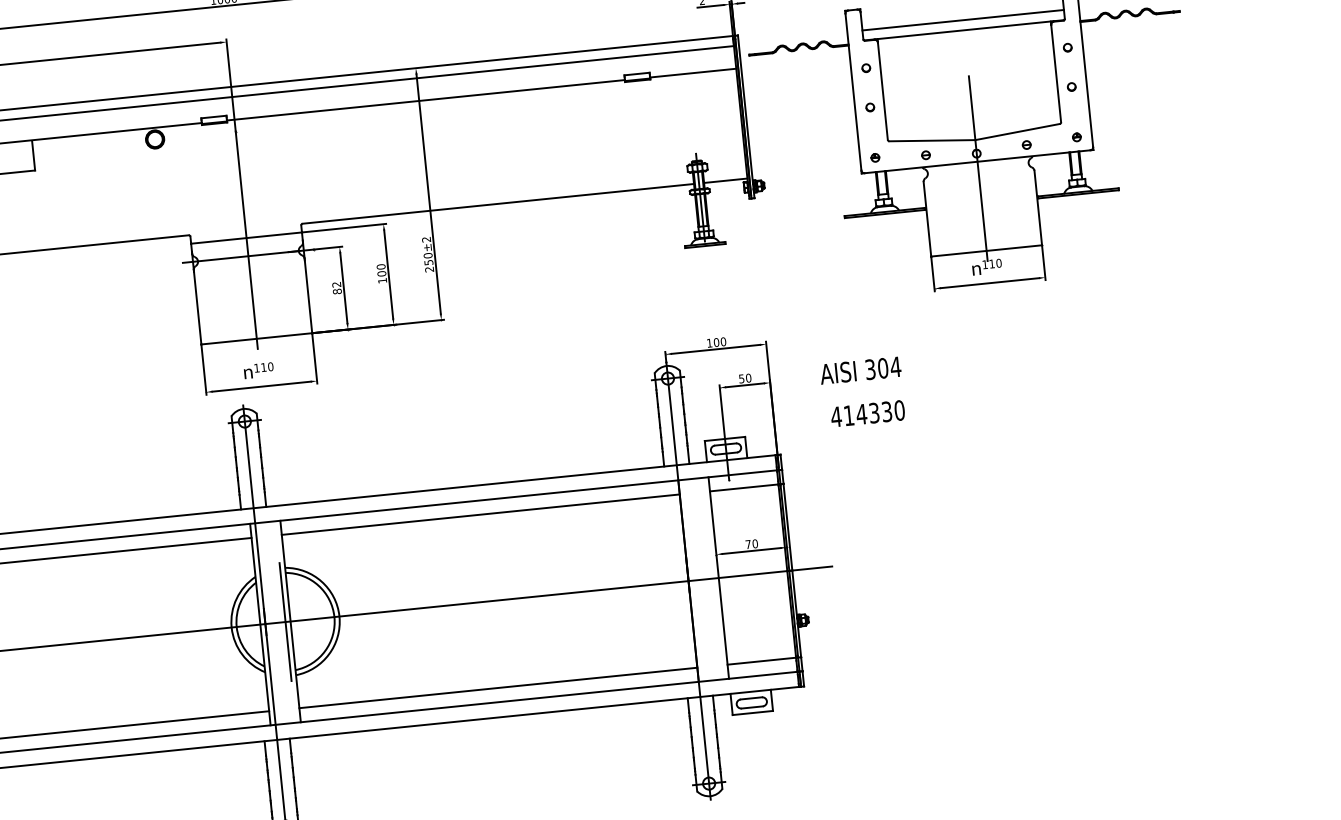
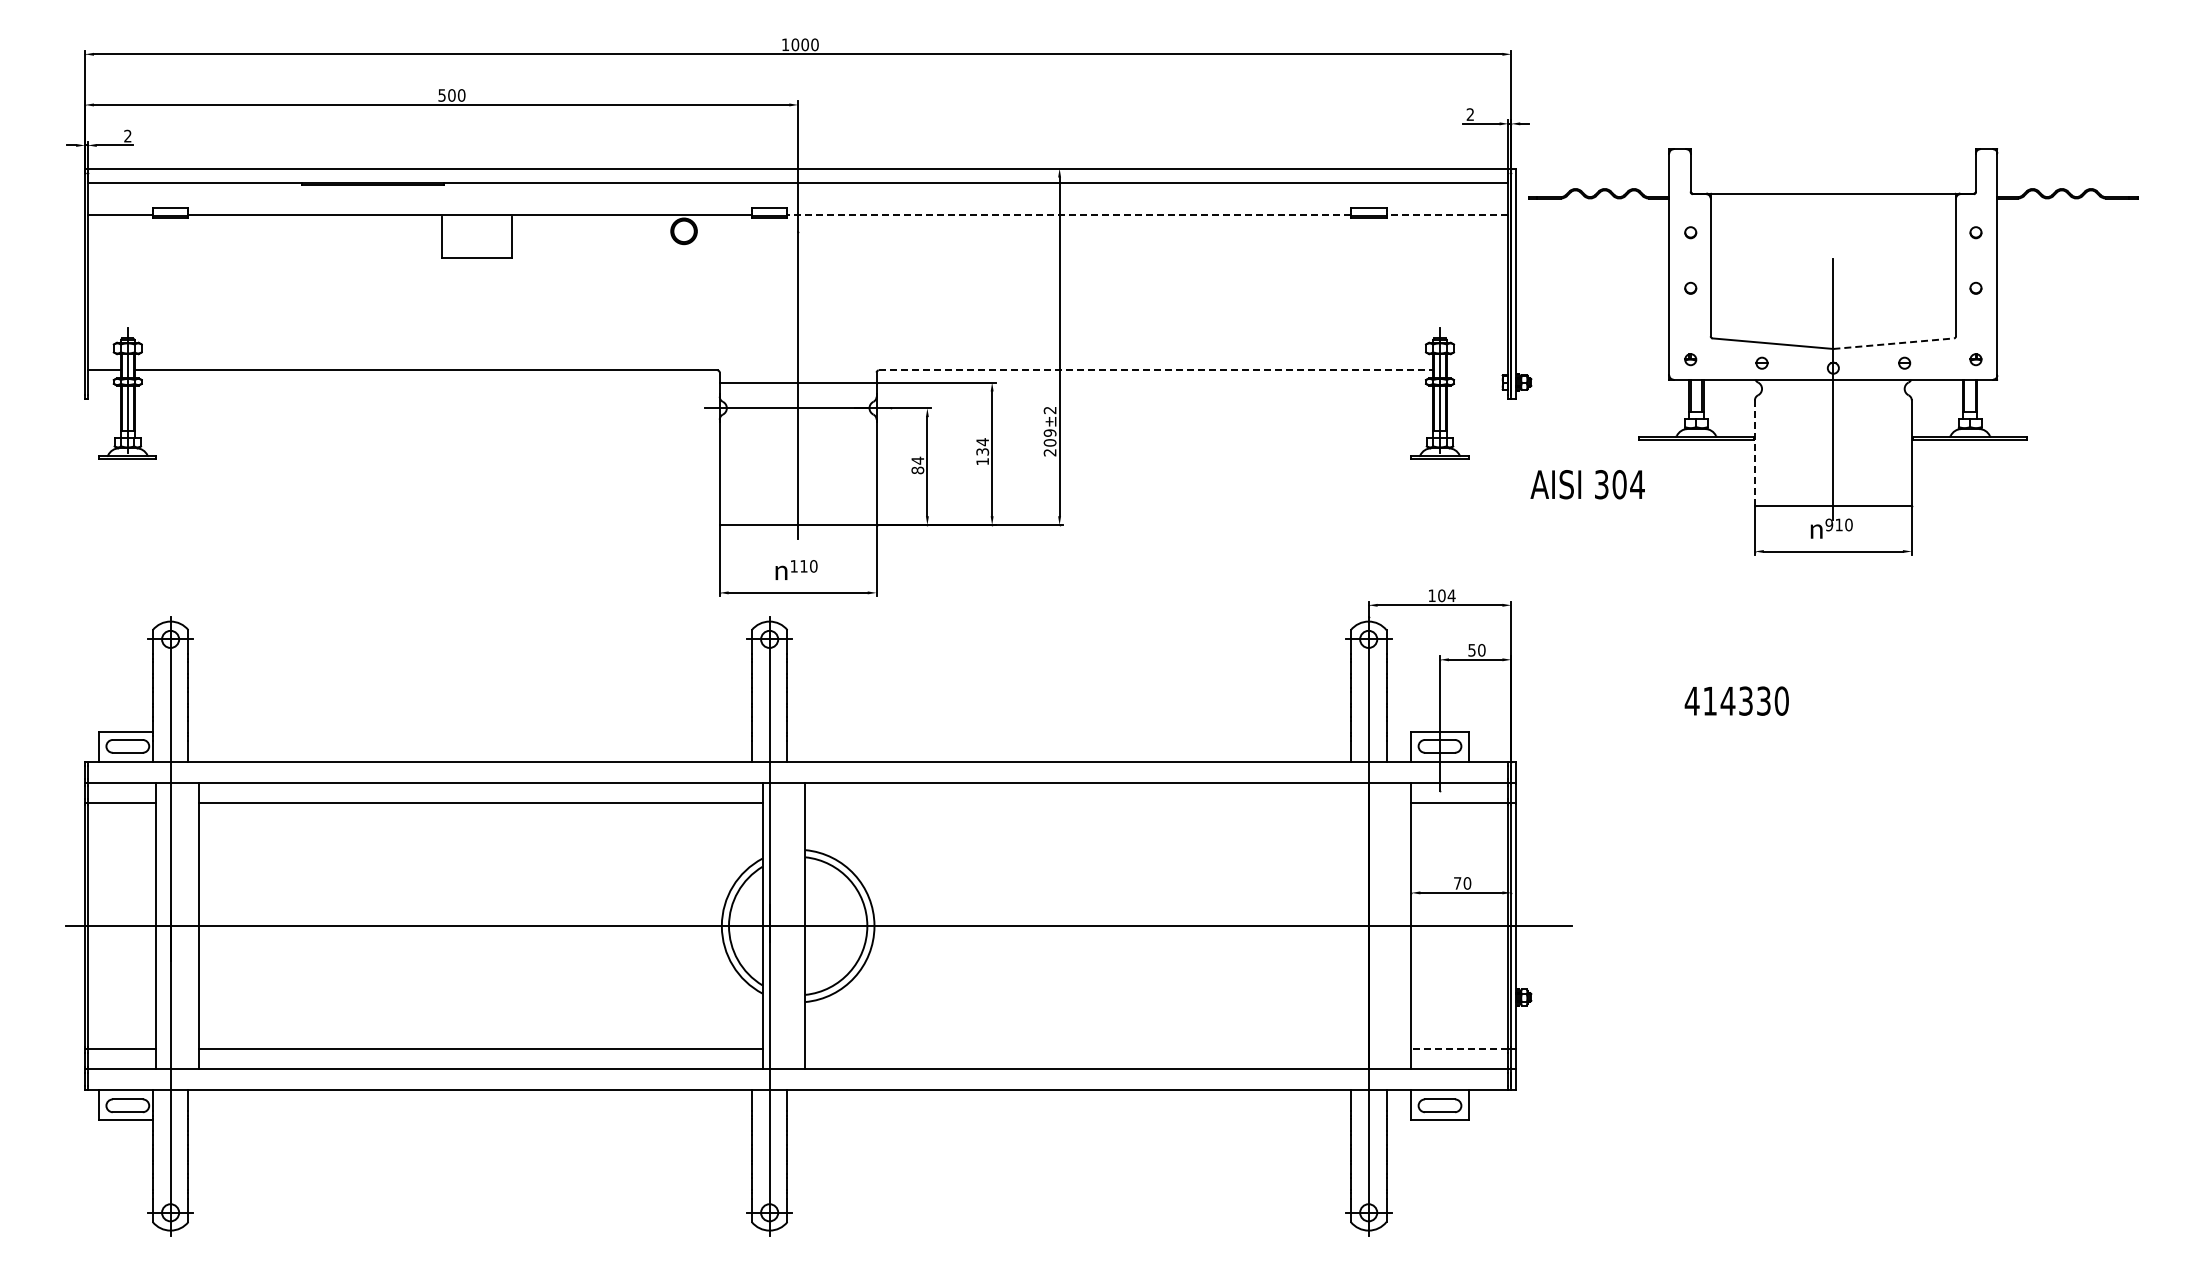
line: (962, 20) -> (1832, 179), removed
line: (693, 72) -> (1447, 214), solid -> dashed
line: (426, 99) -> (1069, 214), solid -> dashed
line: (1017, 131) -> (1893, 343), solid -> dashed
line: (725, 180) -> (1477, 370), removed
line: (498, 203) -> (1156, 370), solid -> dashed
line: (927, 219) -> (1754, 453), solid -> dashed
text: (428, 258) -> (1049, 437), 250 -> 209
text: (985, 264) -> (1829, 524), 110 -> 910
text: (381, 270) -> (982, 446), 100 -> 134
text: (336, 284) -> (917, 460), 82 -> 84
text: (723, 341) -> (1451, 595), 100 -> 104
text: (860, 370) -> (1587, 484), moved
text: (867, 413) -> (1736, 700), moved
line: (480, 514) -> (1086, 803), removed
line: (285, 621) -> (798, 925), removed
line: (761, 661) -> (1459, 1048), solid -> dashed
line: (498, 687) -> (1086, 1048), removed

